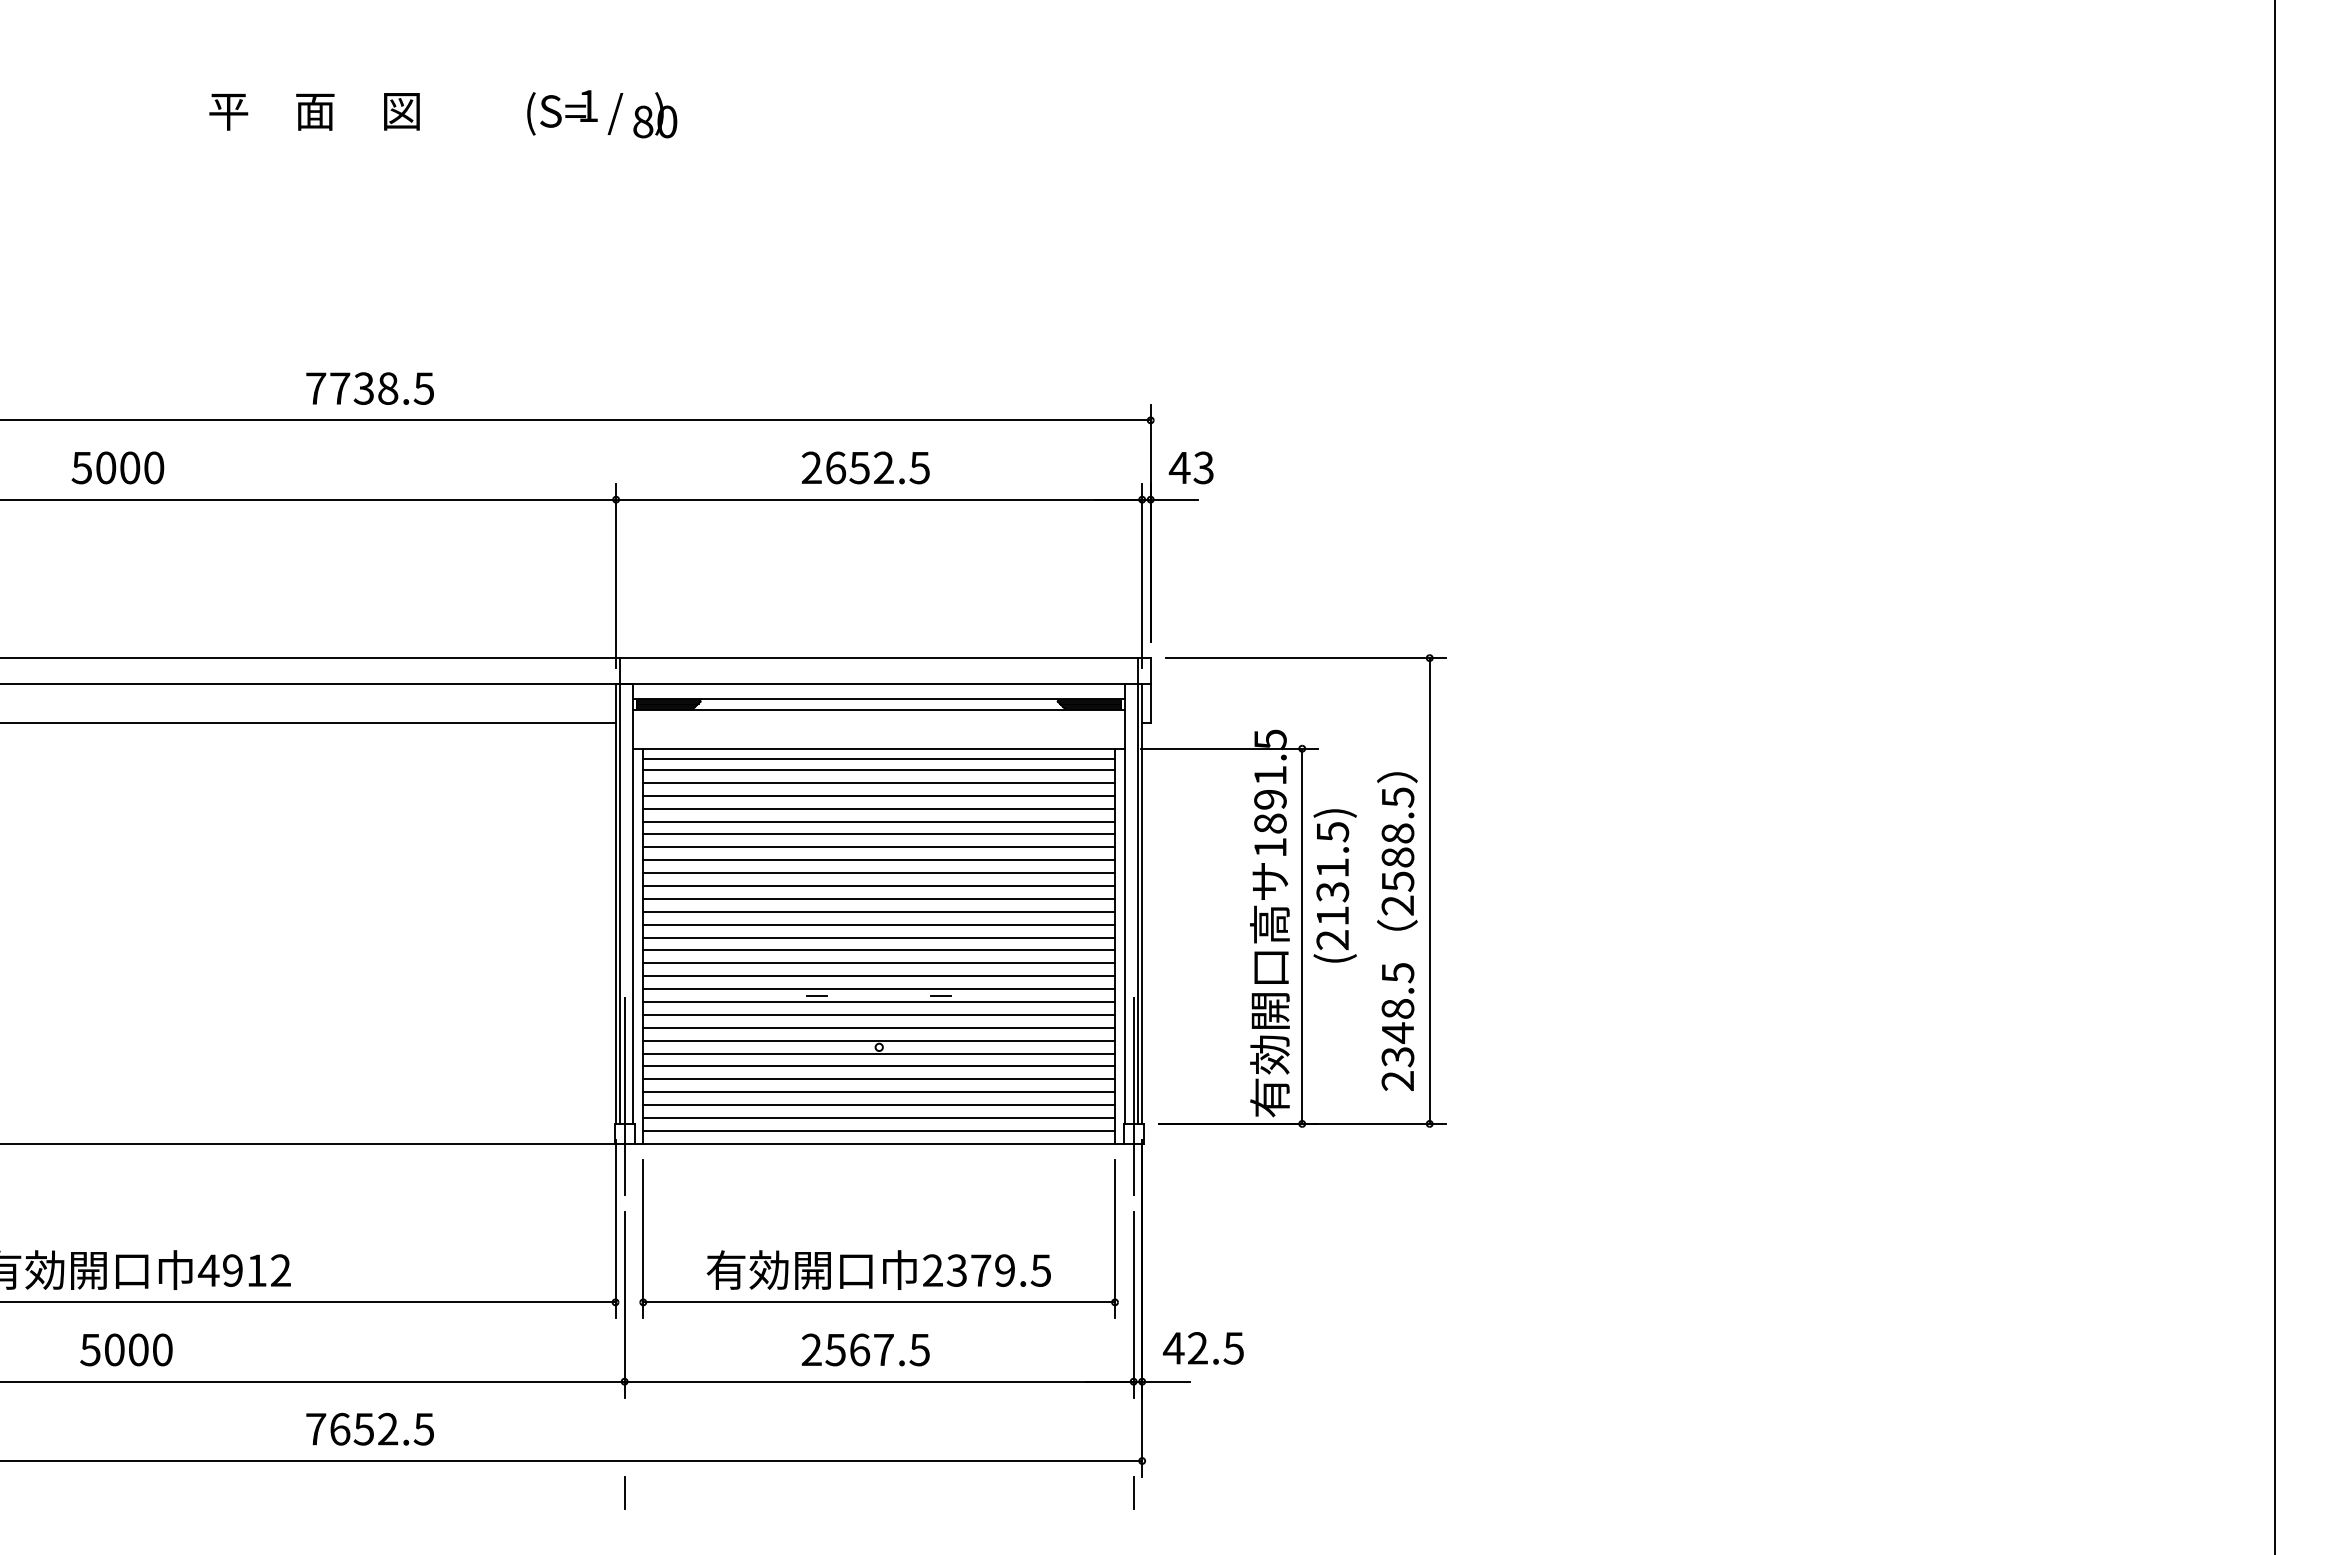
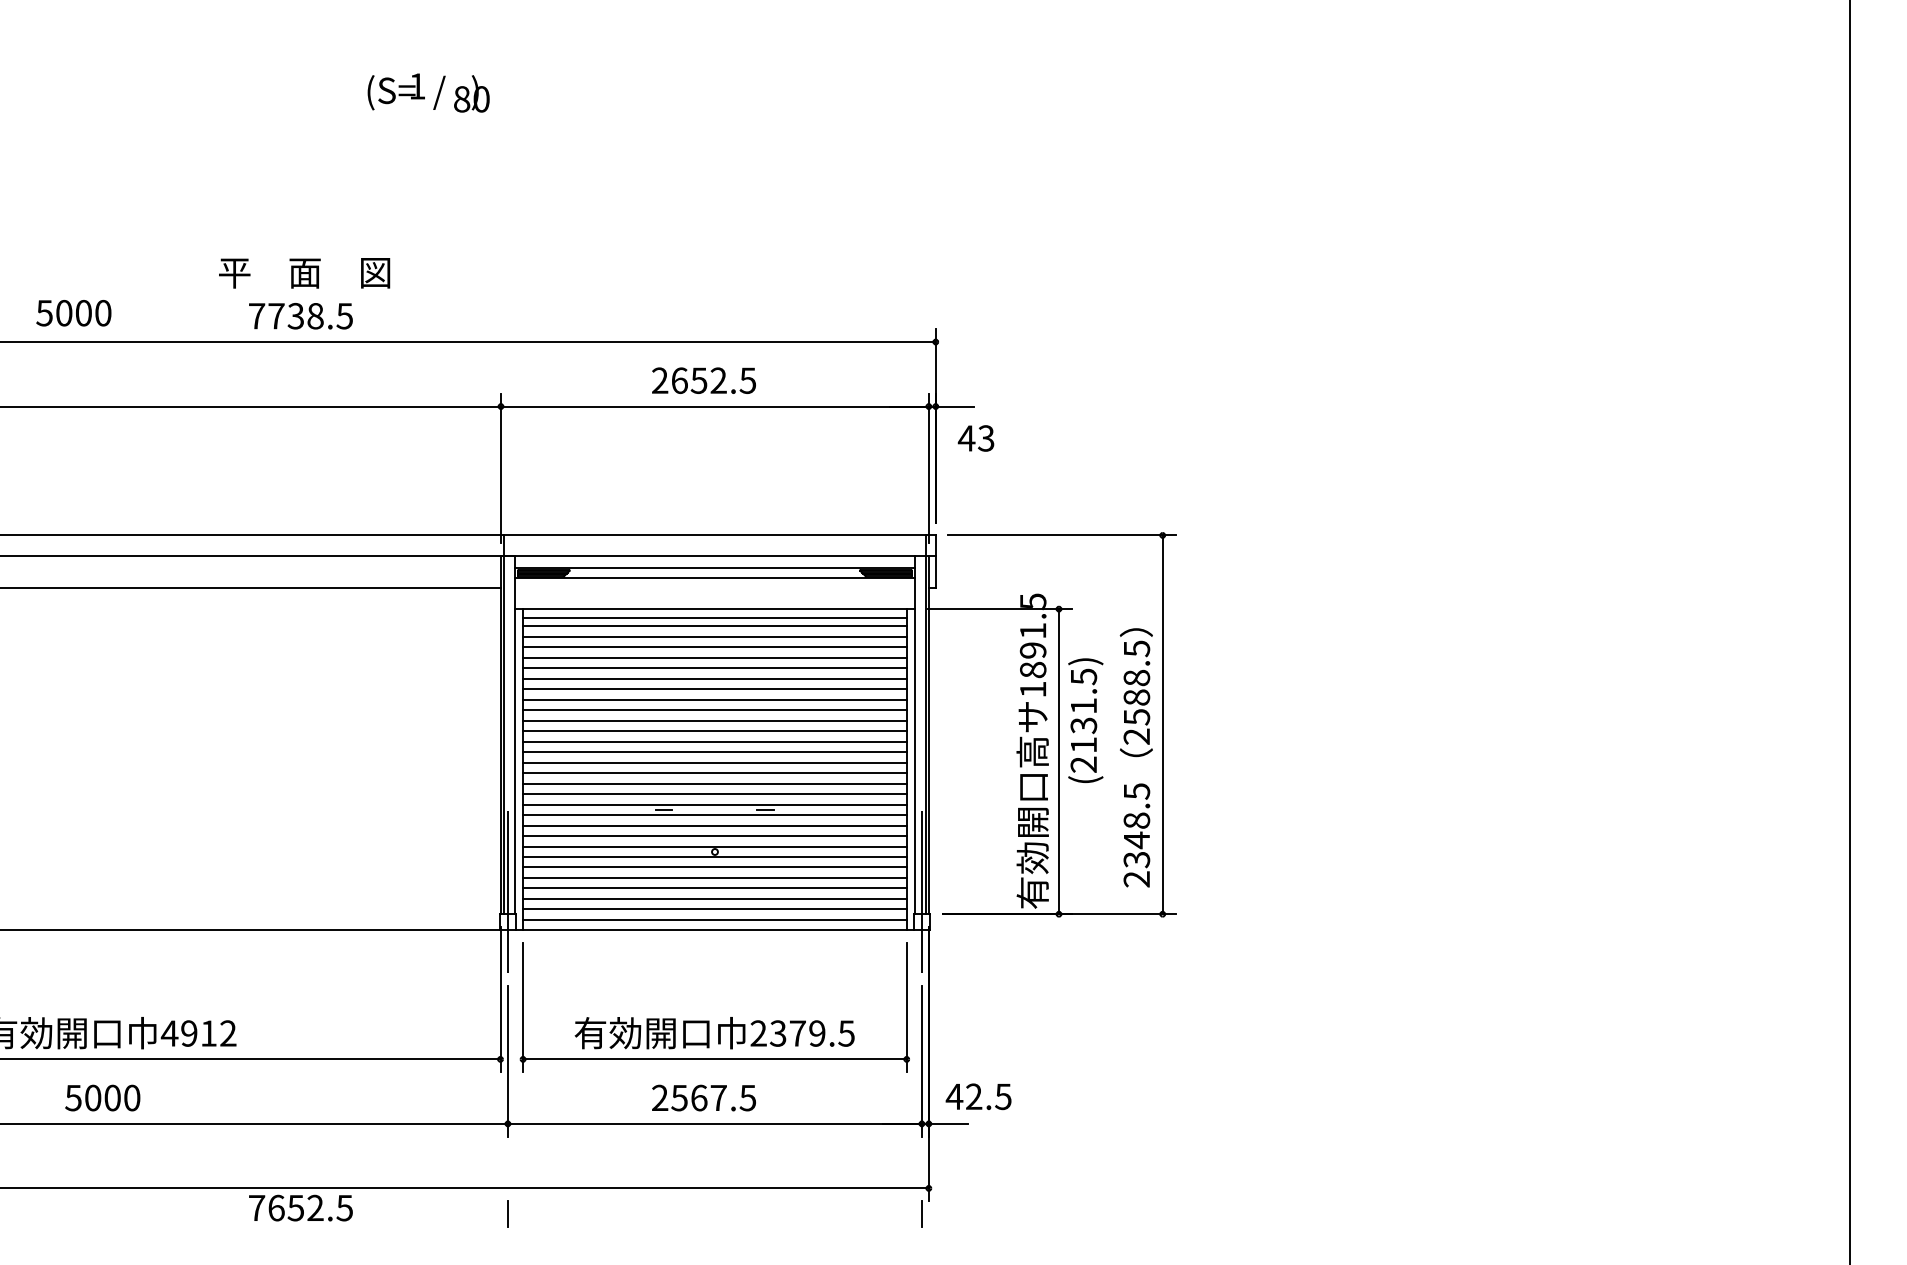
text: (314, 111) -> (304, 273), moved
text: (602, 114) -> (428, 93), moved
text: (117, 467) -> (73, 312), moved
text: (1190, 467) -> (975, 438), moved
text: (369, 1428) -> (300, 1207), moved

